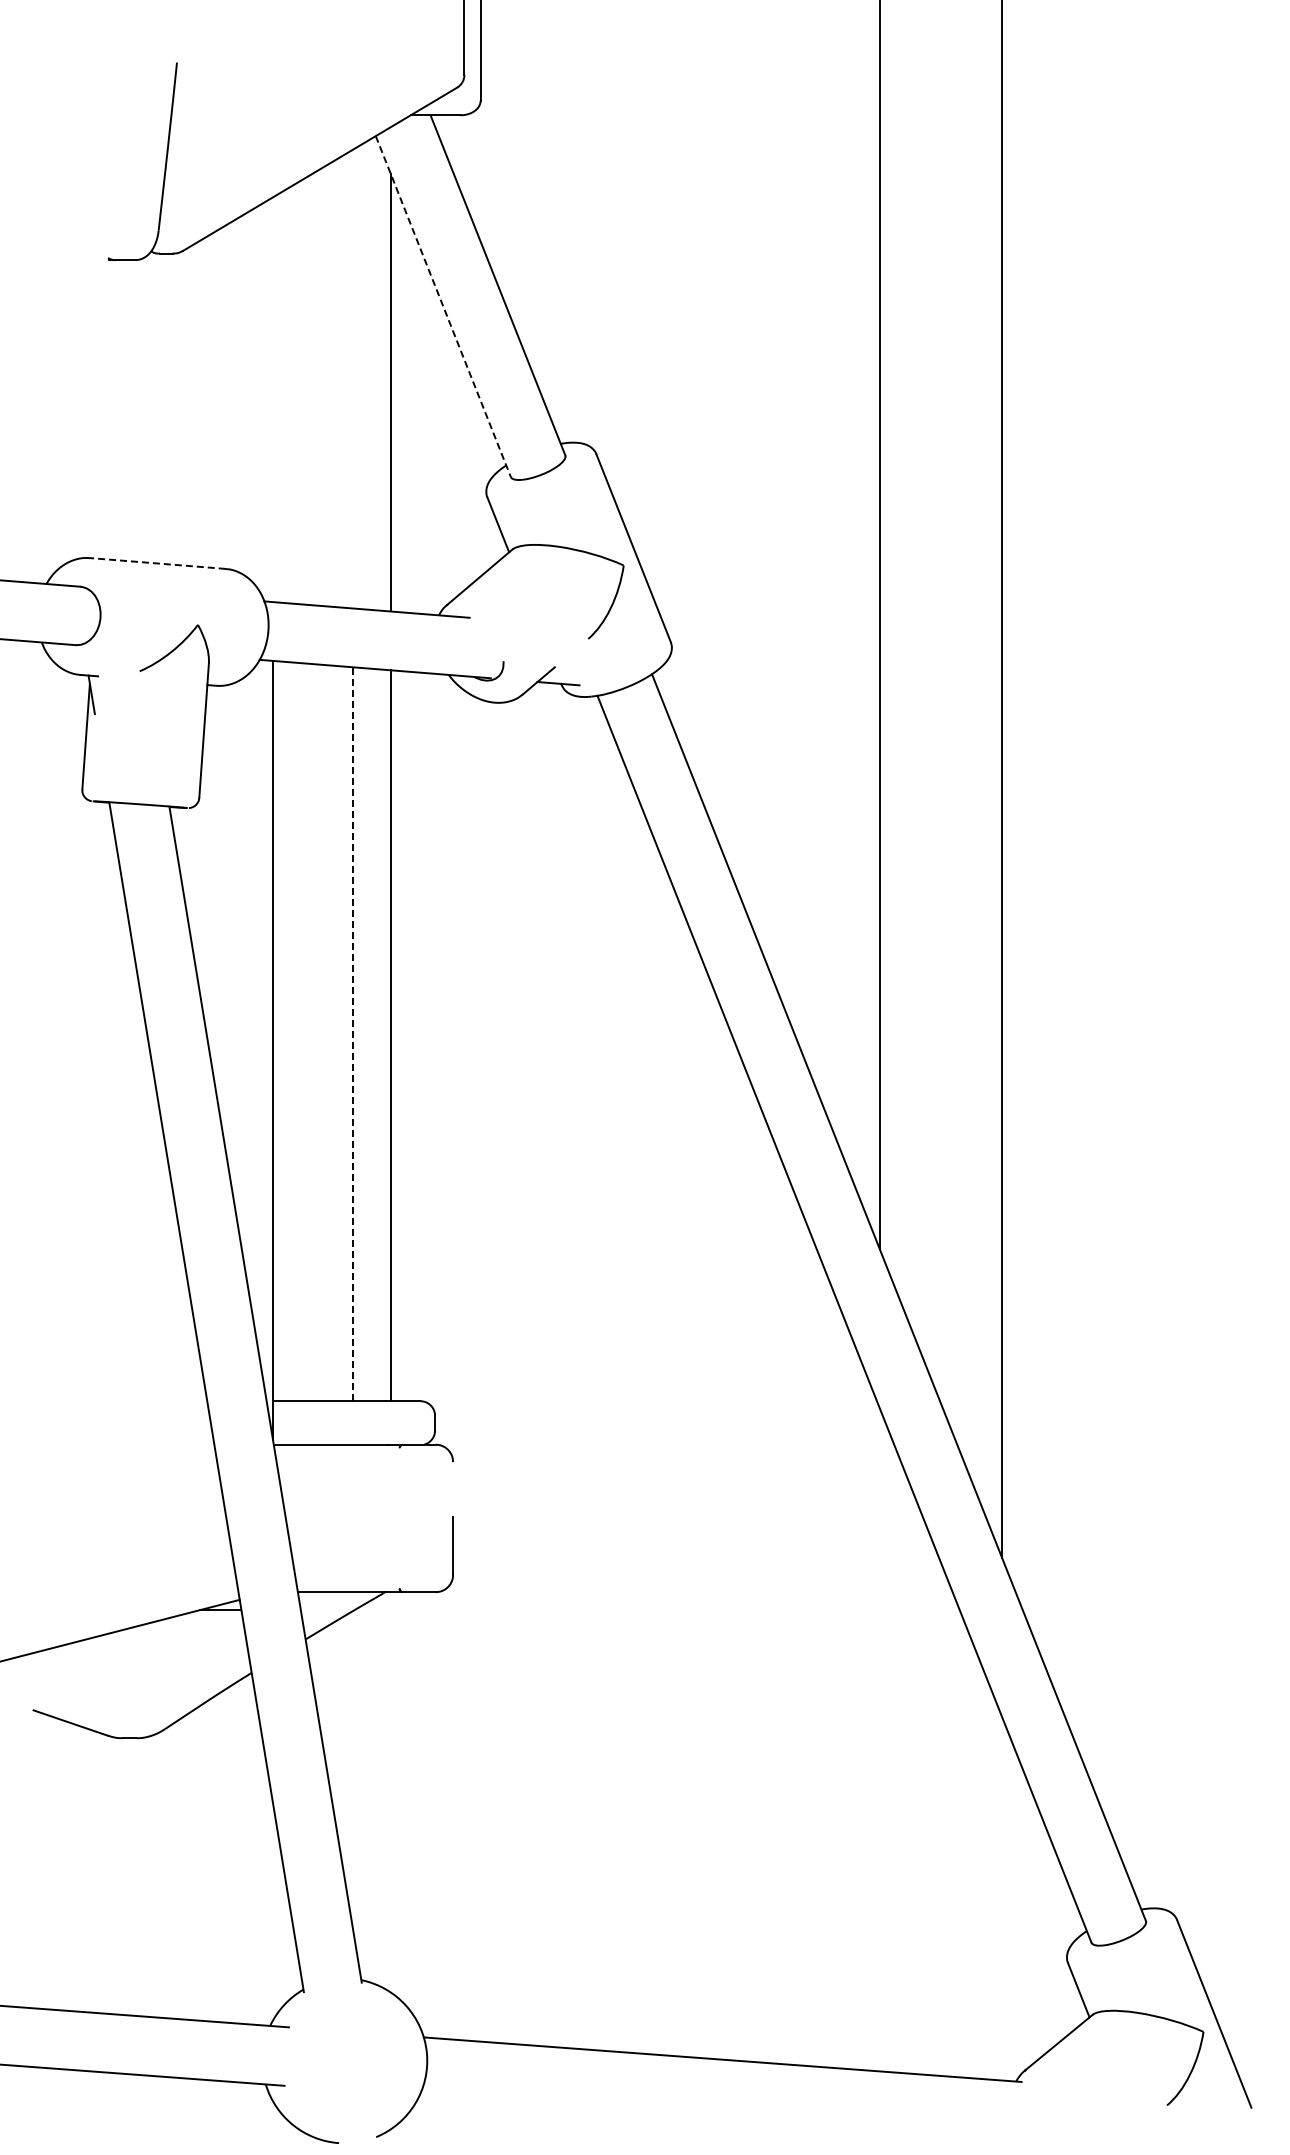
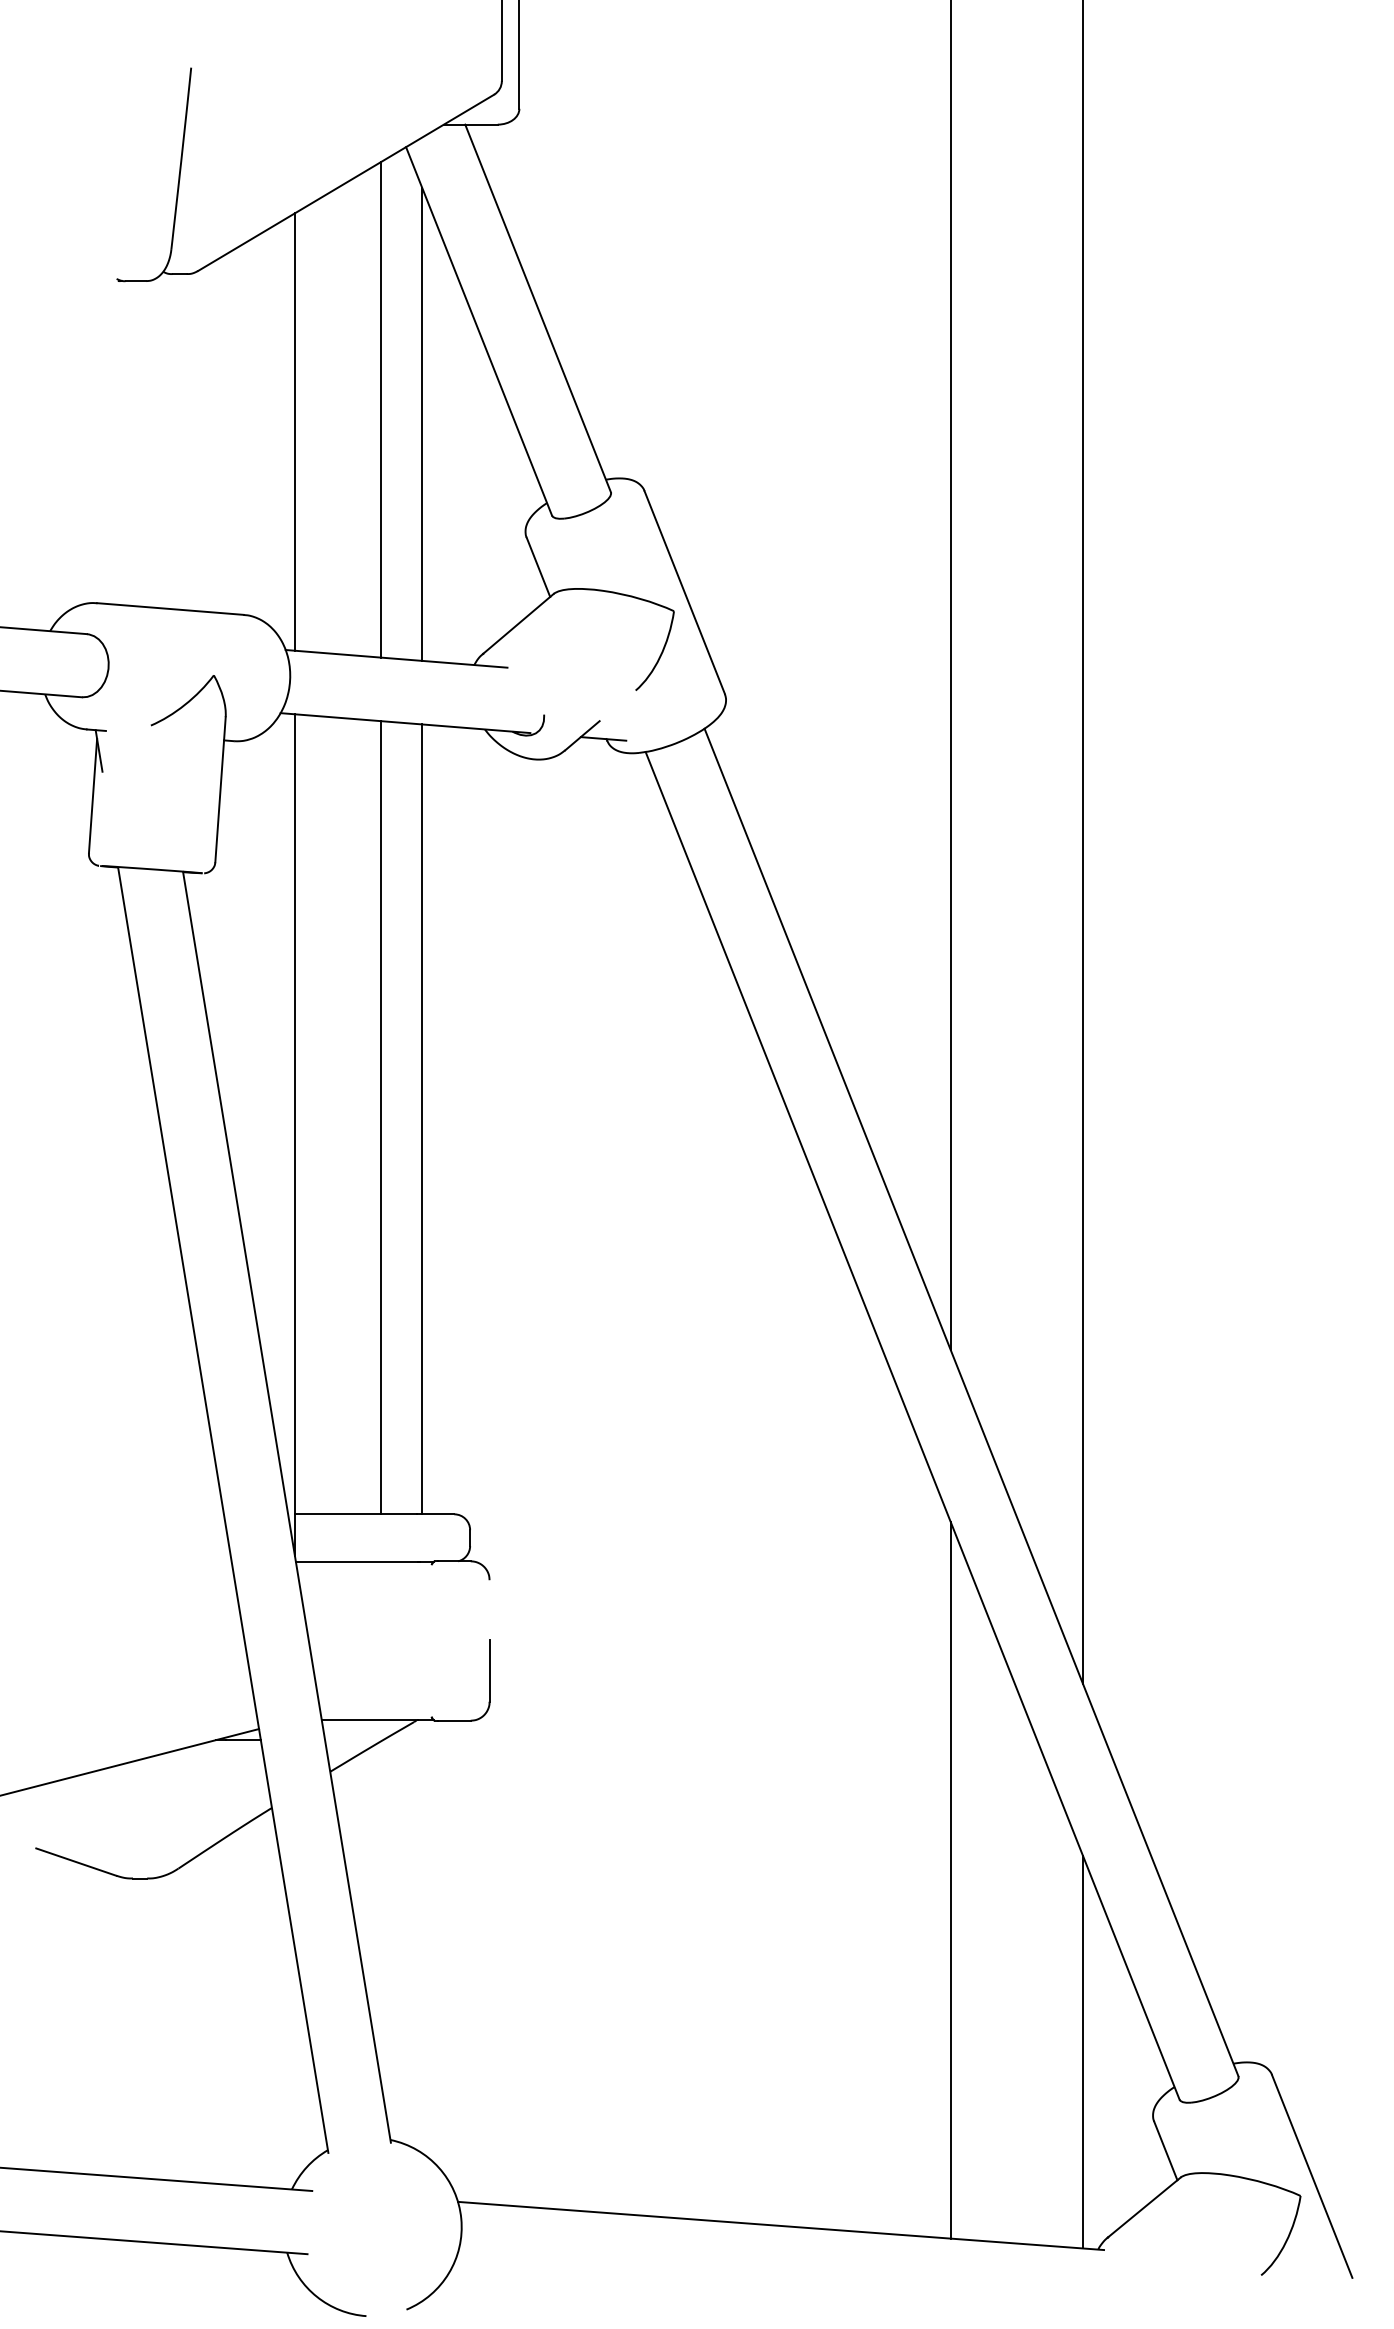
line: (443, 307) -> (479, 332), dashed -> solid
line: (352, 378) -> (380, 409), added
line: (272, 399) -> (294, 431), added
line: (157, 563) -> (170, 609), dashed -> solid
line: (352, 1034) -> (380, 1118), dashed -> solid
line: (879, 1739) -> (950, 1879), added
line: (1002, 1898) -> (1083, 2051), added

